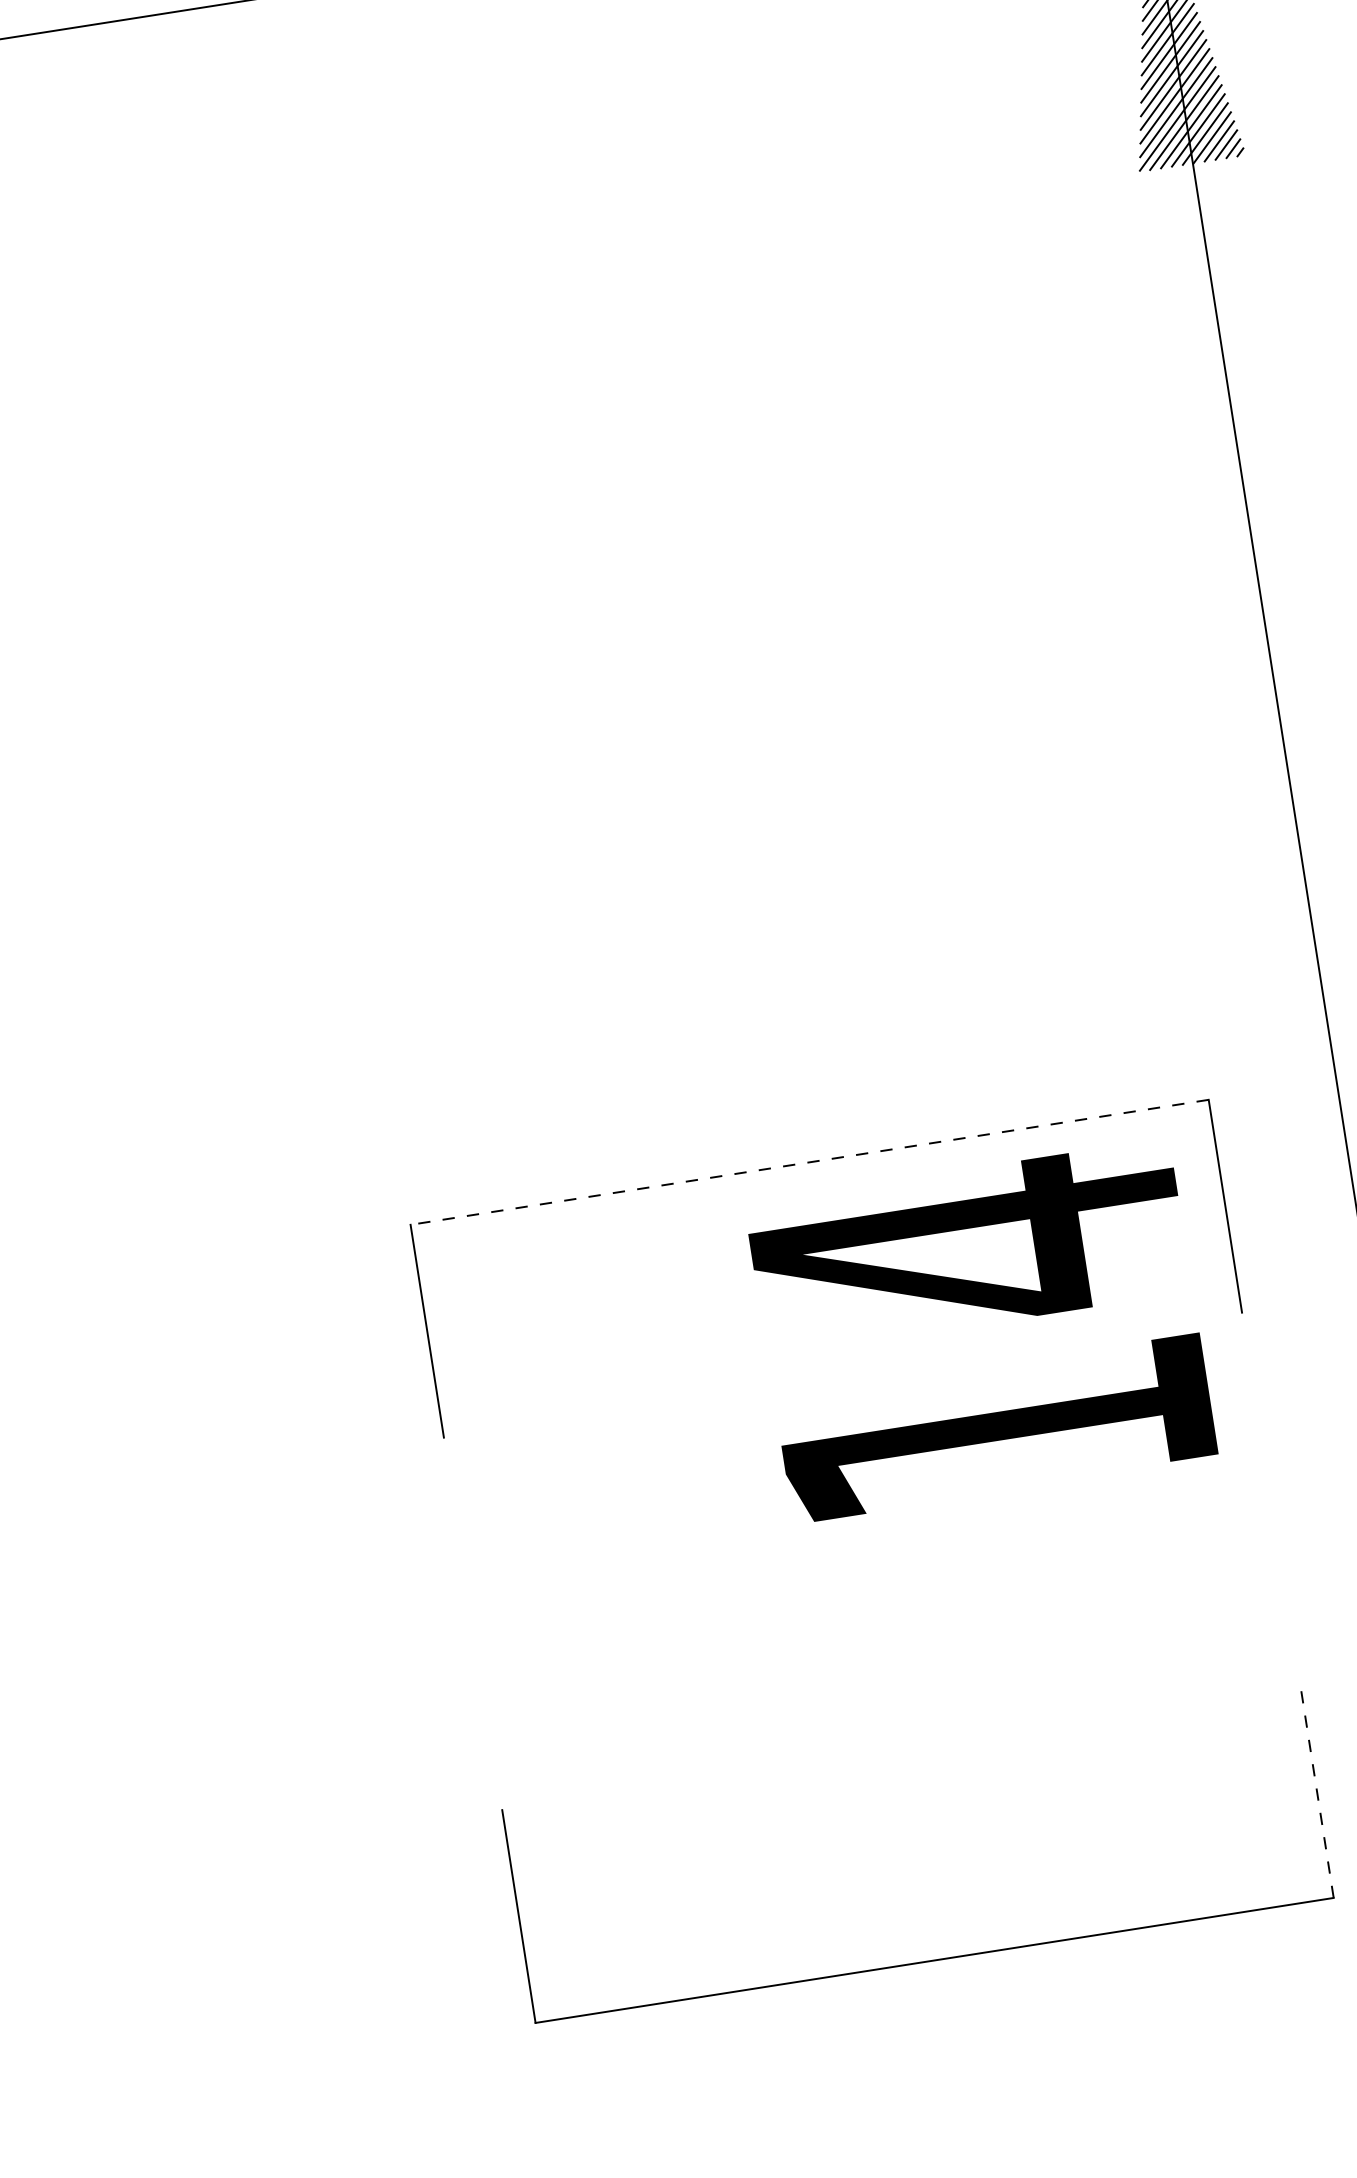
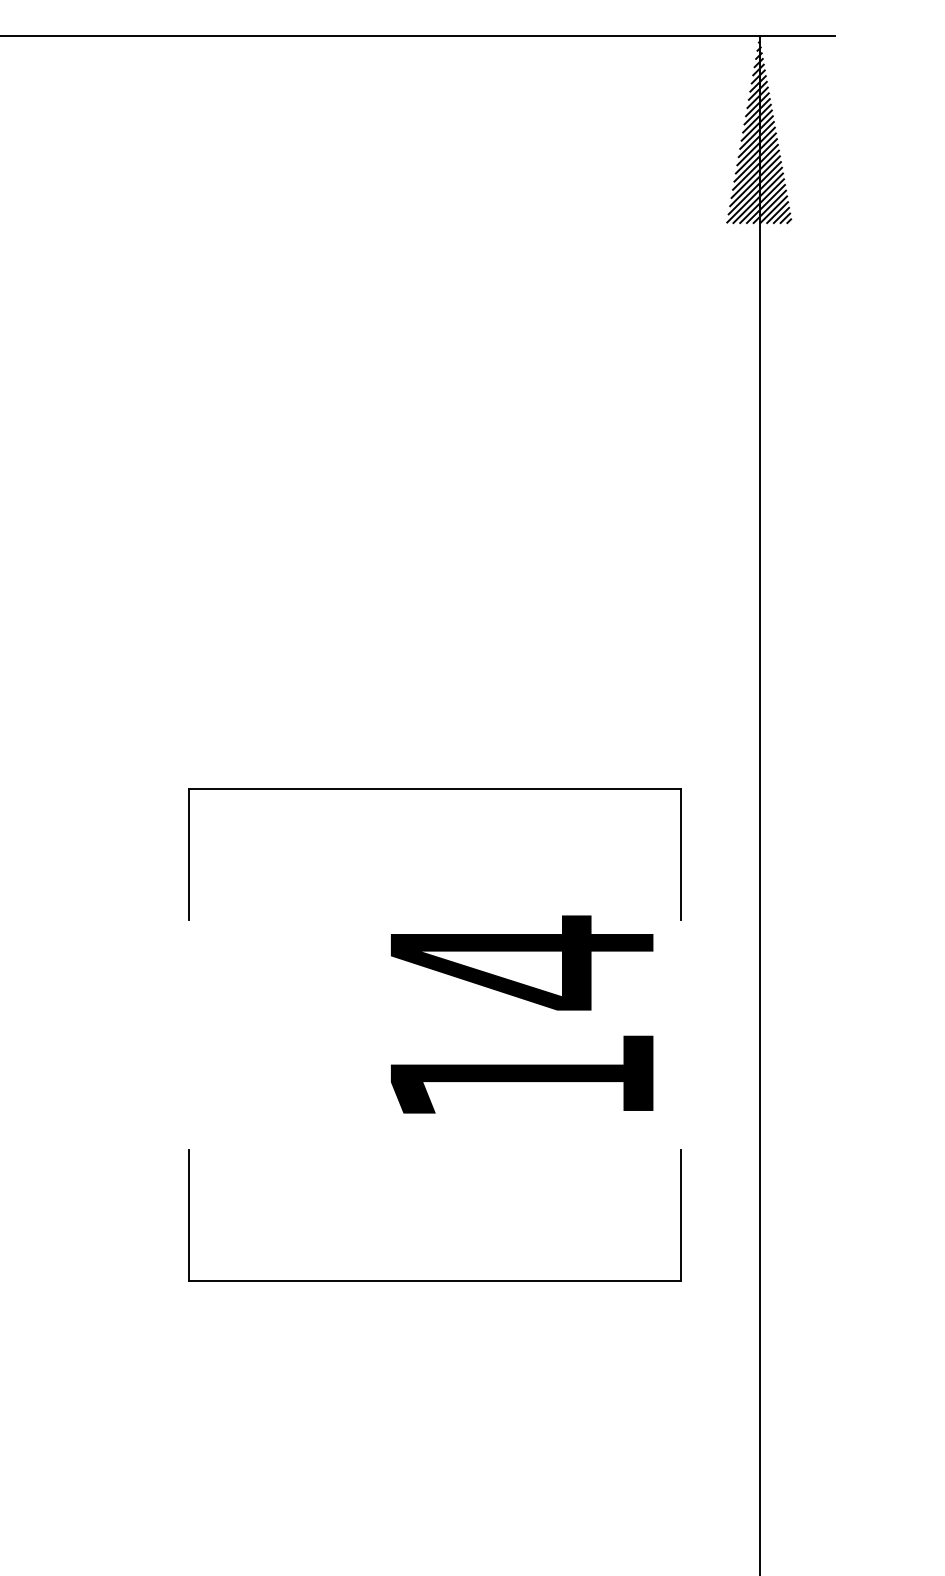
line: (809, 1162) -> (434, 788), dashed -> solid
text: (981, 1331) -> (522, 1014), moved
line: (1316, 1791) -> (680, 1215), dashed -> solid

